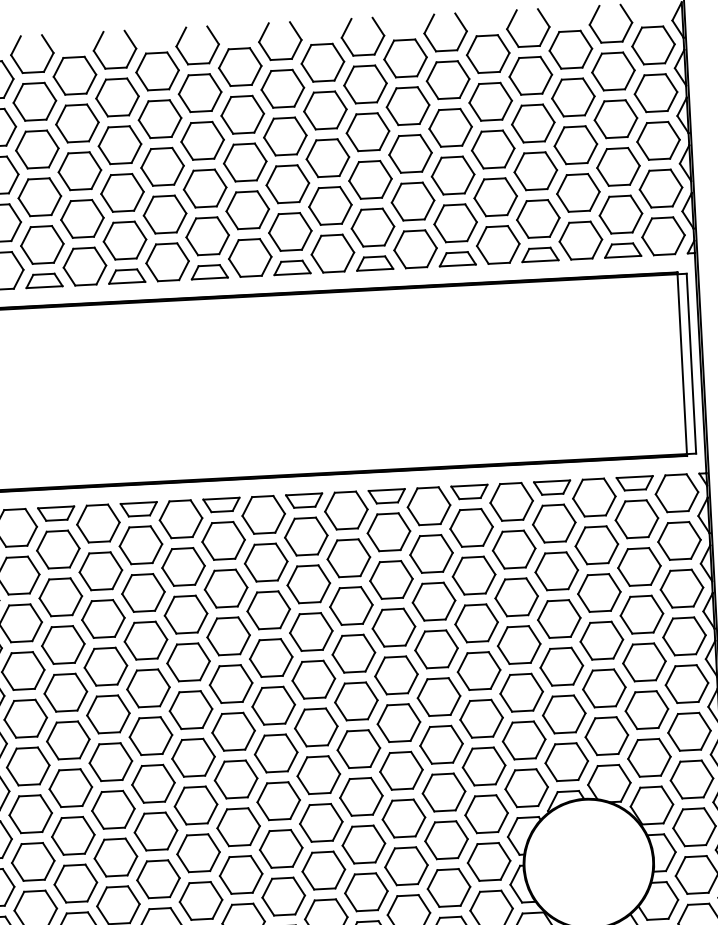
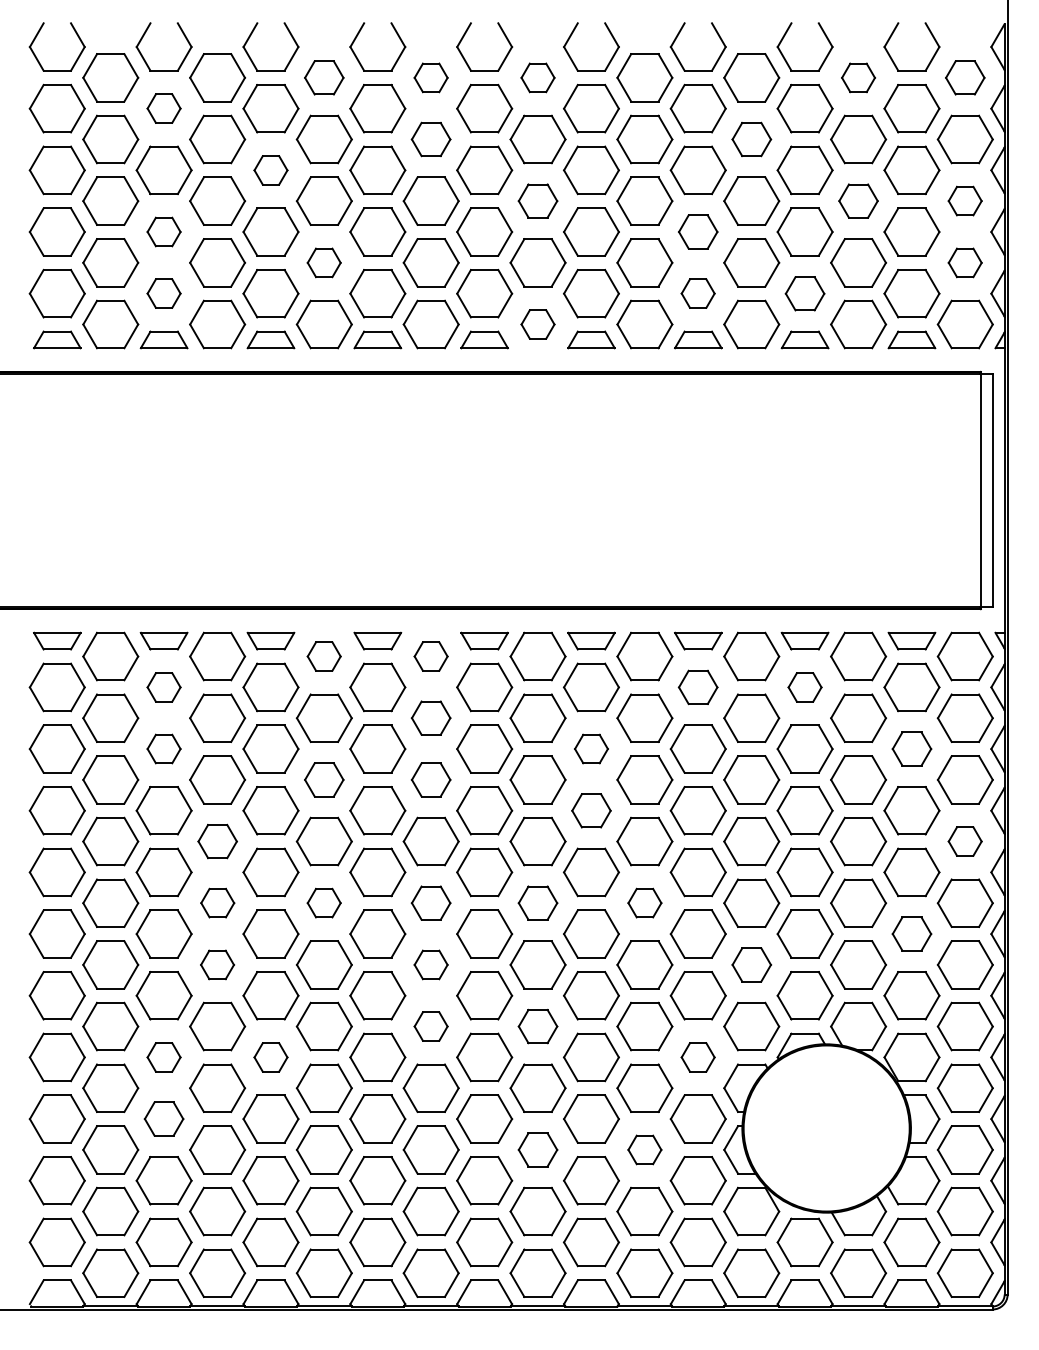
part: (652, 45) -> (964, 77), size x0.7
part: (570, 49) -> (858, 77), size x0.6
part: (322, 62) -> (537, 77), size x0.6
part: (239, 66) -> (430, 77), size x0.6
part: (156, 71) -> (323, 77), size x0.7
part: (34, 101) -> (163, 108), size x0.6
part: (490, 101) -> (751, 139), size x0.7
part: (242, 114) -> (430, 139), size x0.7
part: (657, 140) -> (964, 200), size x0.6
part: (575, 144) -> (858, 200), size x0.7
part: (119, 145) -> (270, 170), size x0.6
part: (327, 157) -> (537, 200), size x0.7
part: (452, 175) -> (697, 231), size x0.7
part: (660, 188) -> (964, 262), size x0.6
part: (39, 196) -> (163, 231), size x0.6
part: (164, 214) -> (323, 262), size x0.6
part: (537, 218) -> (804, 293), size x0.7
part: (455, 223) -> (697, 293), size x0.6
part: (41, 244) -> (163, 293), size x0.6
part: (332, 253) -> (537, 324), size x0.6
part: (263, 514) -> (430, 656), size x0.6
part: (180, 519) -> (323, 656), size x0.6
part: (553, 523) -> (804, 687), size x0.6
part: (471, 528) -> (697, 687), size x0.7
part: (57, 549) -> (163, 687), size x0.6
part: (265, 562) -> (430, 717), size x0.7
part: (639, 566) -> (911, 748), size x0.7
part: (391, 579) -> (591, 748), size x0.6
part: (60, 596) -> (163, 748), size x0.6
part: (268, 610) -> (430, 779), size x0.7
part: (185, 614) -> (323, 779), size x0.7
part: (393, 627) -> (591, 810), size x0.7
part: (683, 636) -> (964, 841), size x0.6
part: (105, 666) -> (217, 841), size x0.7
part: (438, 696) -> (644, 902), size x0.6
part: (355, 700) -> (537, 902), size x0.7
part: (273, 705) -> (430, 902), size x0.7
part: (190, 709) -> (323, 902), size x0.6
part: (646, 709) -> (911, 933), size x0.7
part: (108, 713) -> (217, 902), size x0.6
part: (524, 740) -> (751, 964), size x0.7
part: (275, 753) -> (430, 964), size x0.6
part: (110, 761) -> (217, 964), size x0.6
part: (360, 796) -> (537, 1026), size x0.7
part: (278, 801) -> (430, 1026), size x0.6
part: (486, 814) -> (697, 1057), size x0.6
part: (155, 831) -> (270, 1057), size x0.6
part: (72, 835) -> (163, 1057), size x0.6
part: (75, 883) -> (163, 1118), size x0.7
part: (448, 887) -> (644, 1149), size x0.6
part: (365, 891) -> (537, 1149), size x0.7

